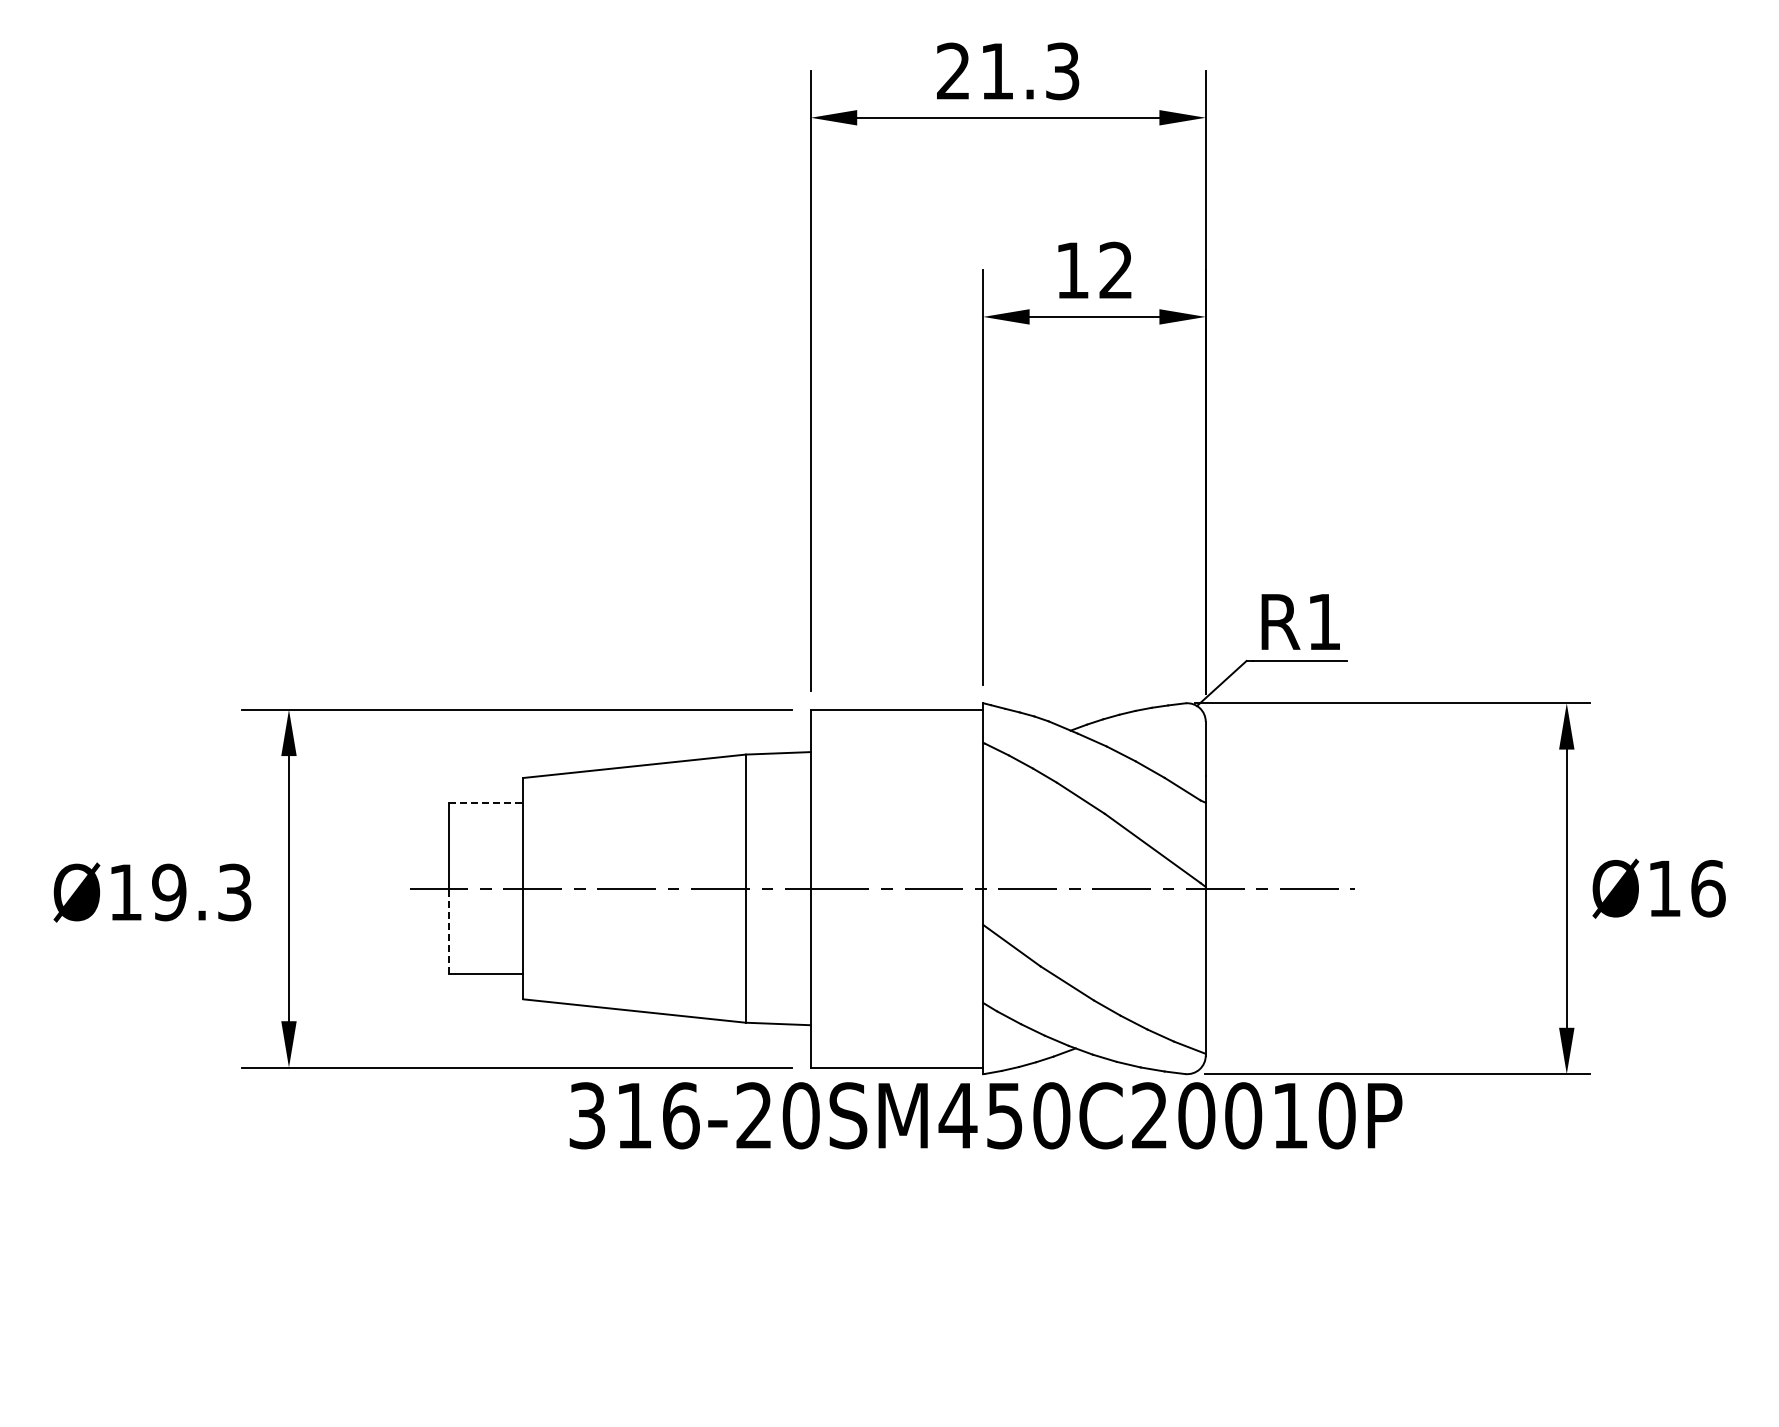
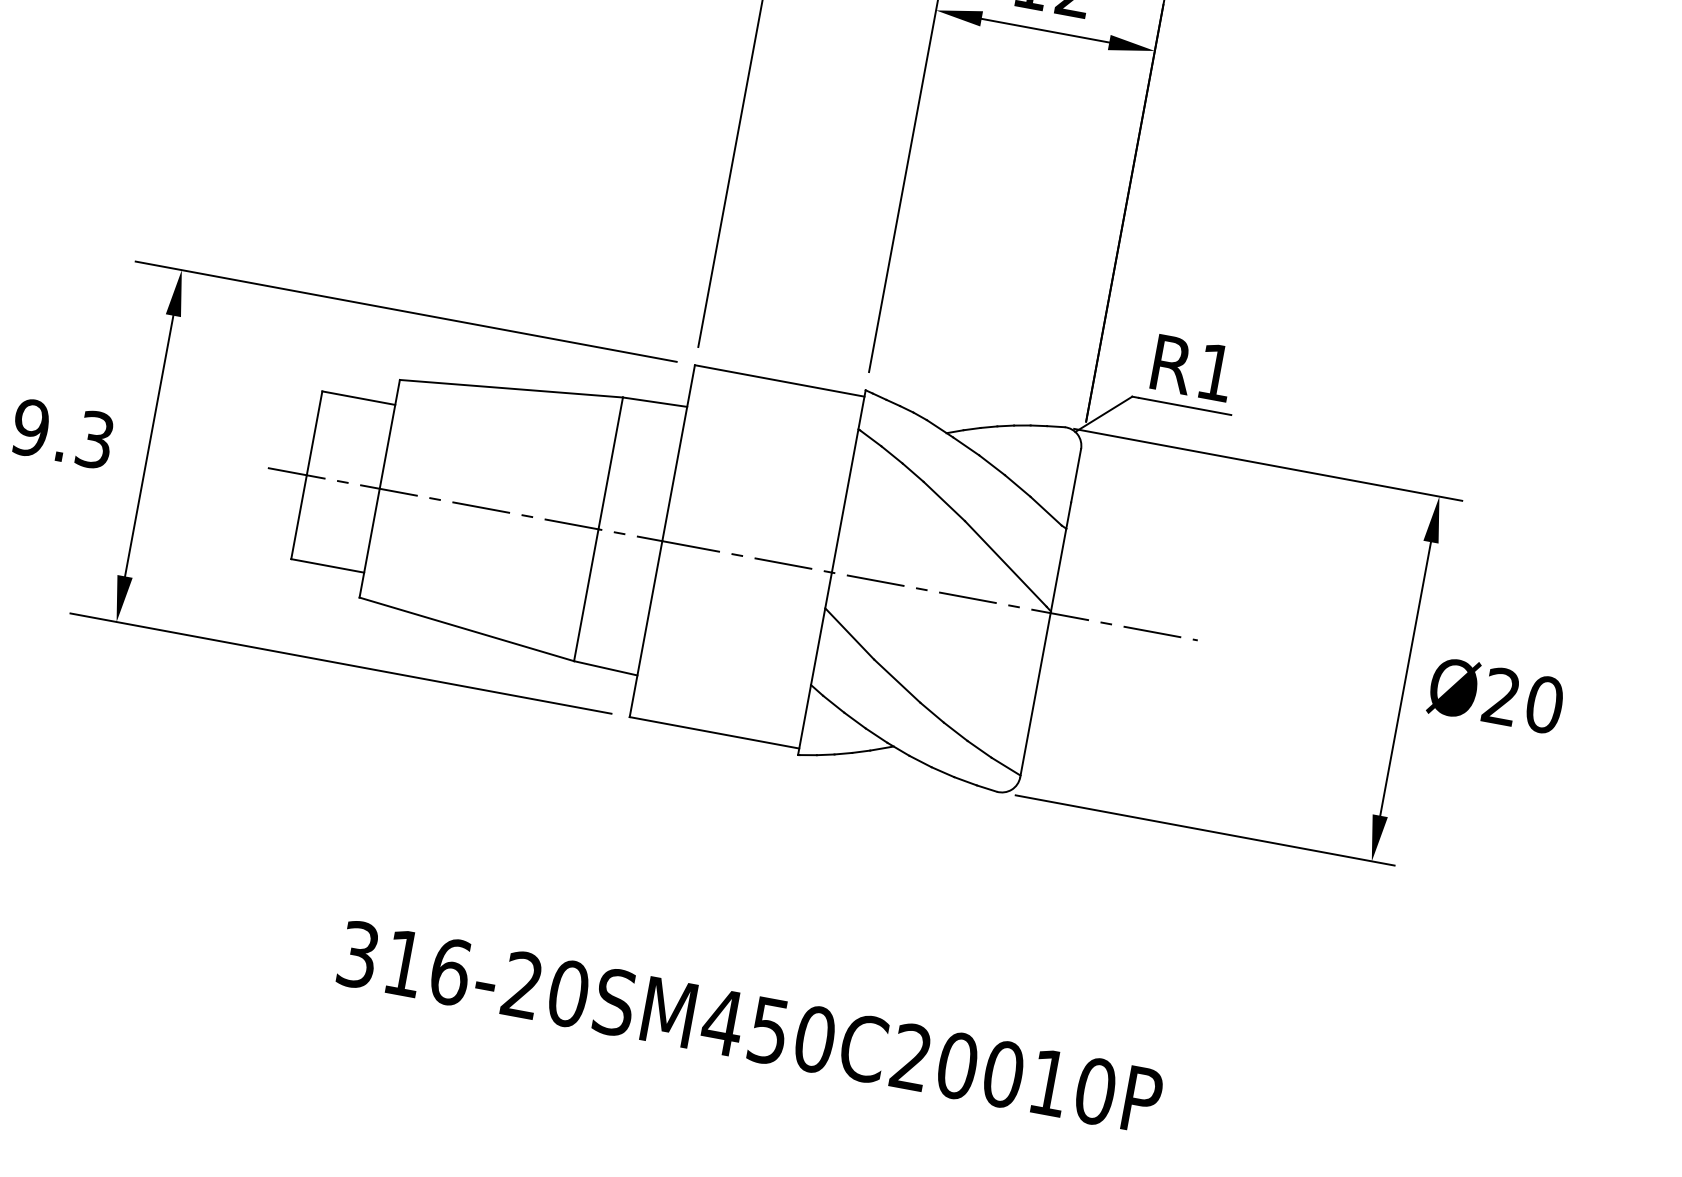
line: (486, 803) -> (358, 398), dashed -> solid
text: (1686, 888) -> (1523, 700), Ø16 -> Ø20
line: (449, 931) -> (299, 517), dashed -> solid
text: (985, 1115) -> (749, 1027), moved

